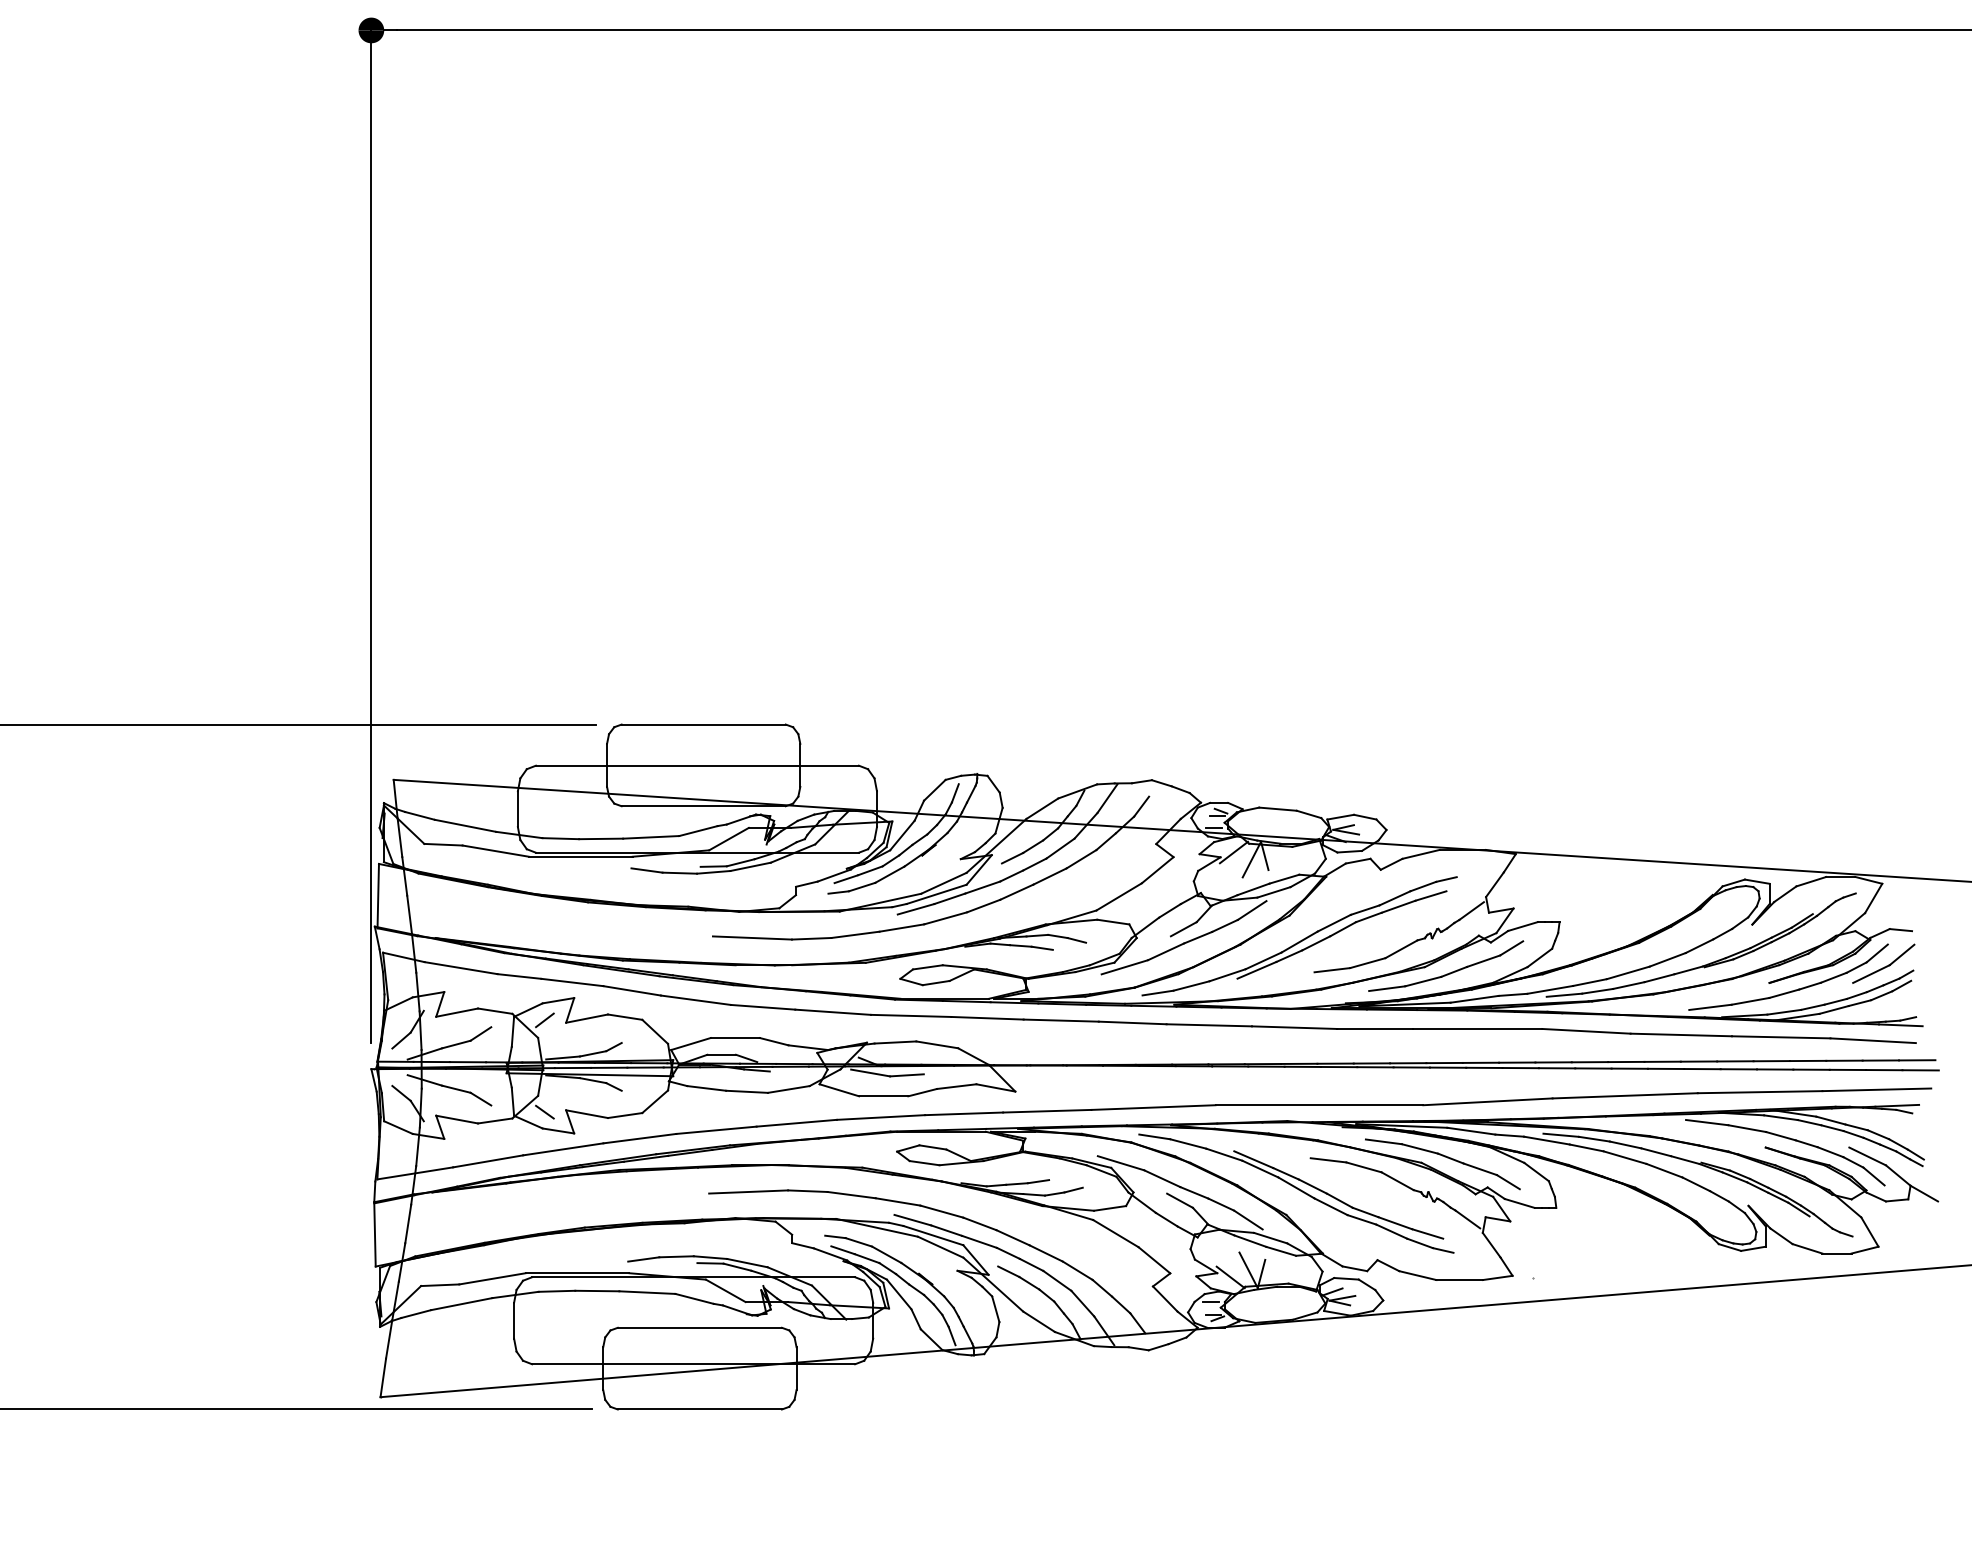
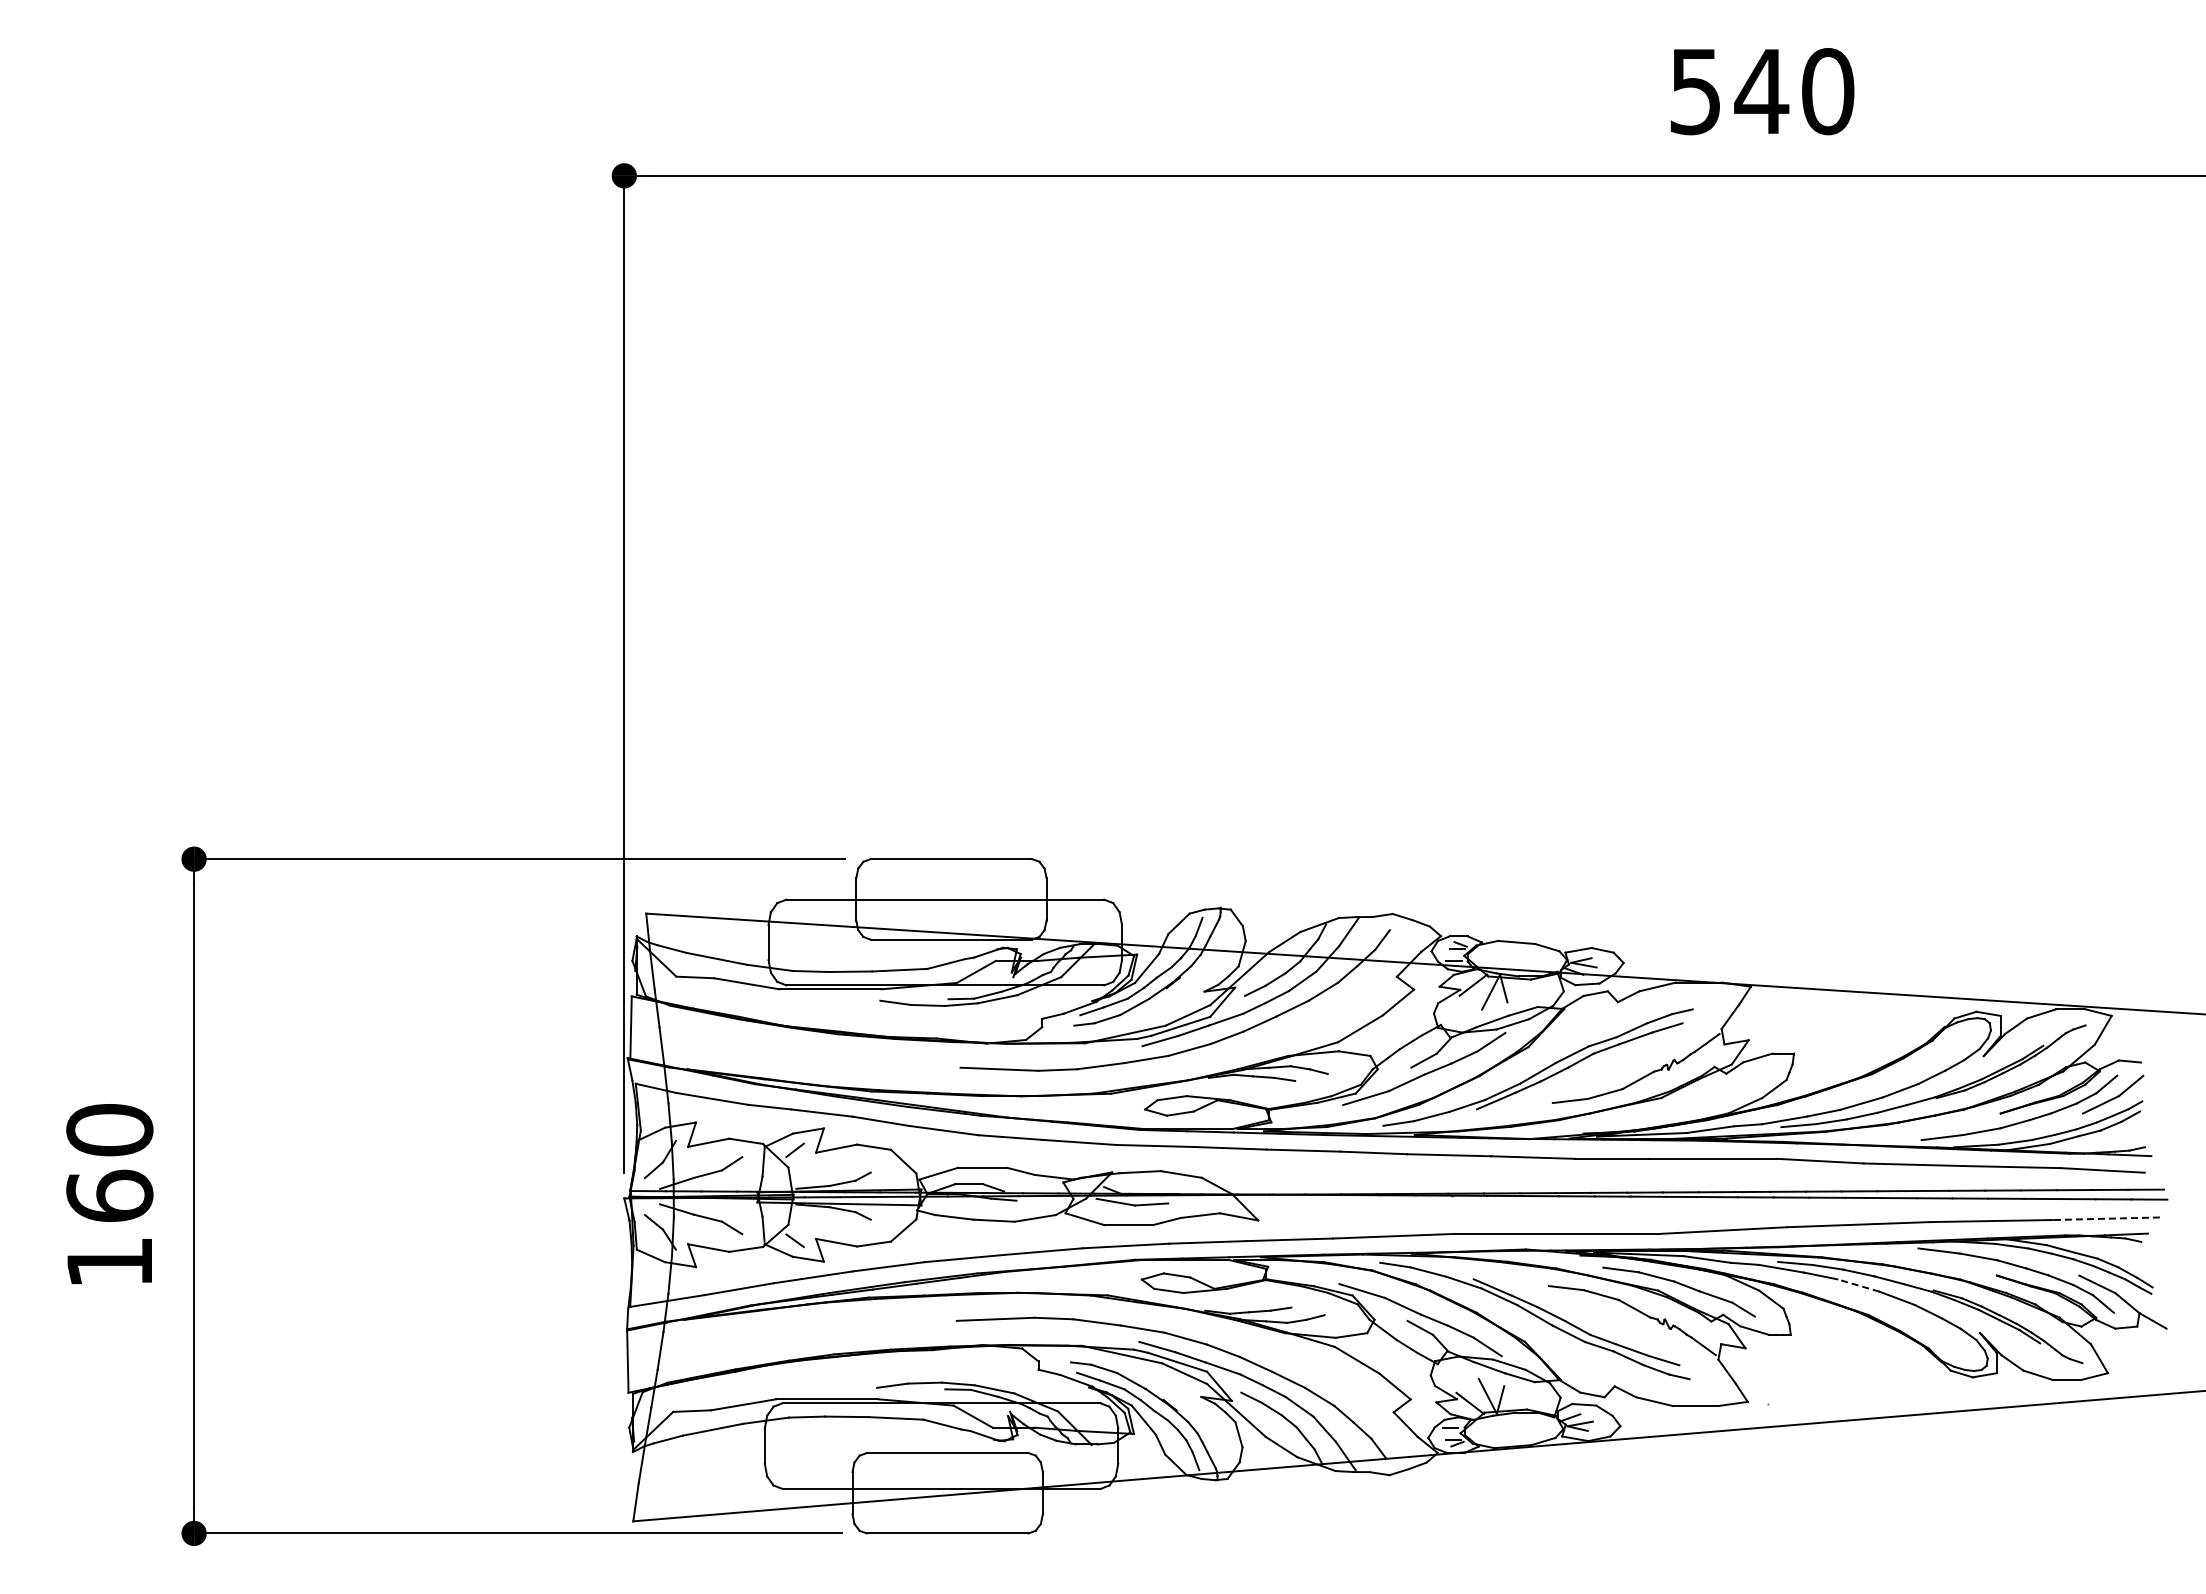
part: (1448, 972) -> (1684, 1103), removed
line: (1877, 1089) -> (2106, 1218), solid -> dashed
line: (1624, 1157) -> (1857, 1285), solid -> dashed

